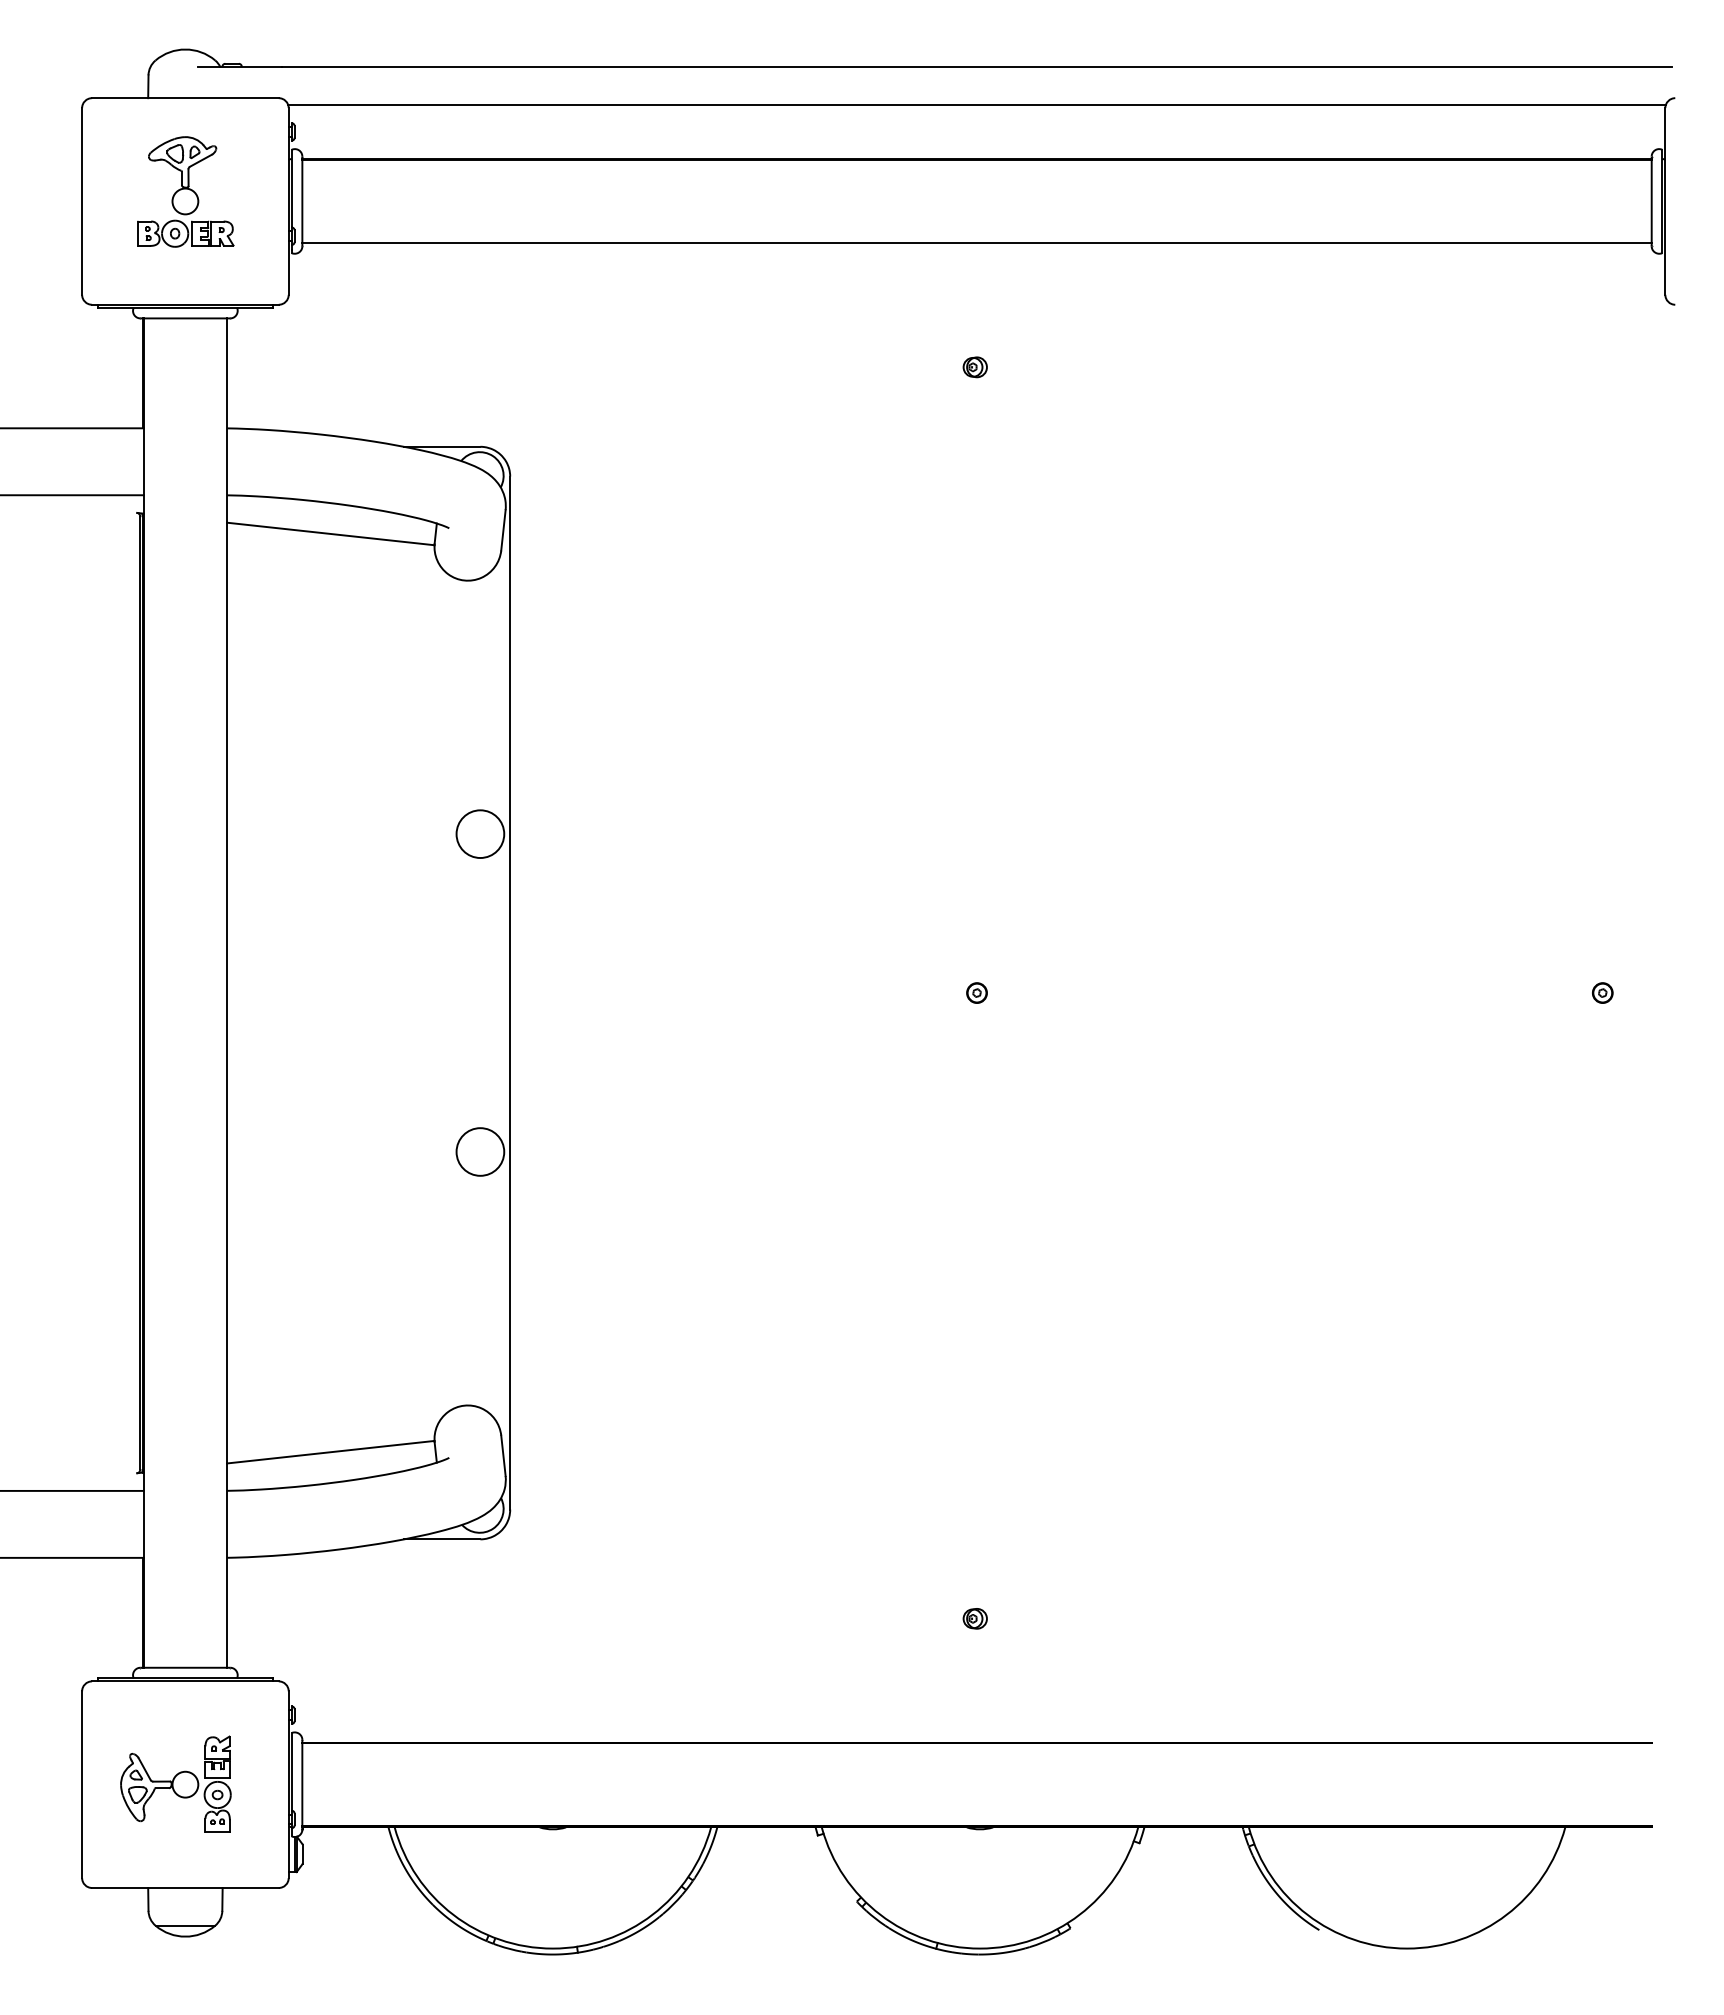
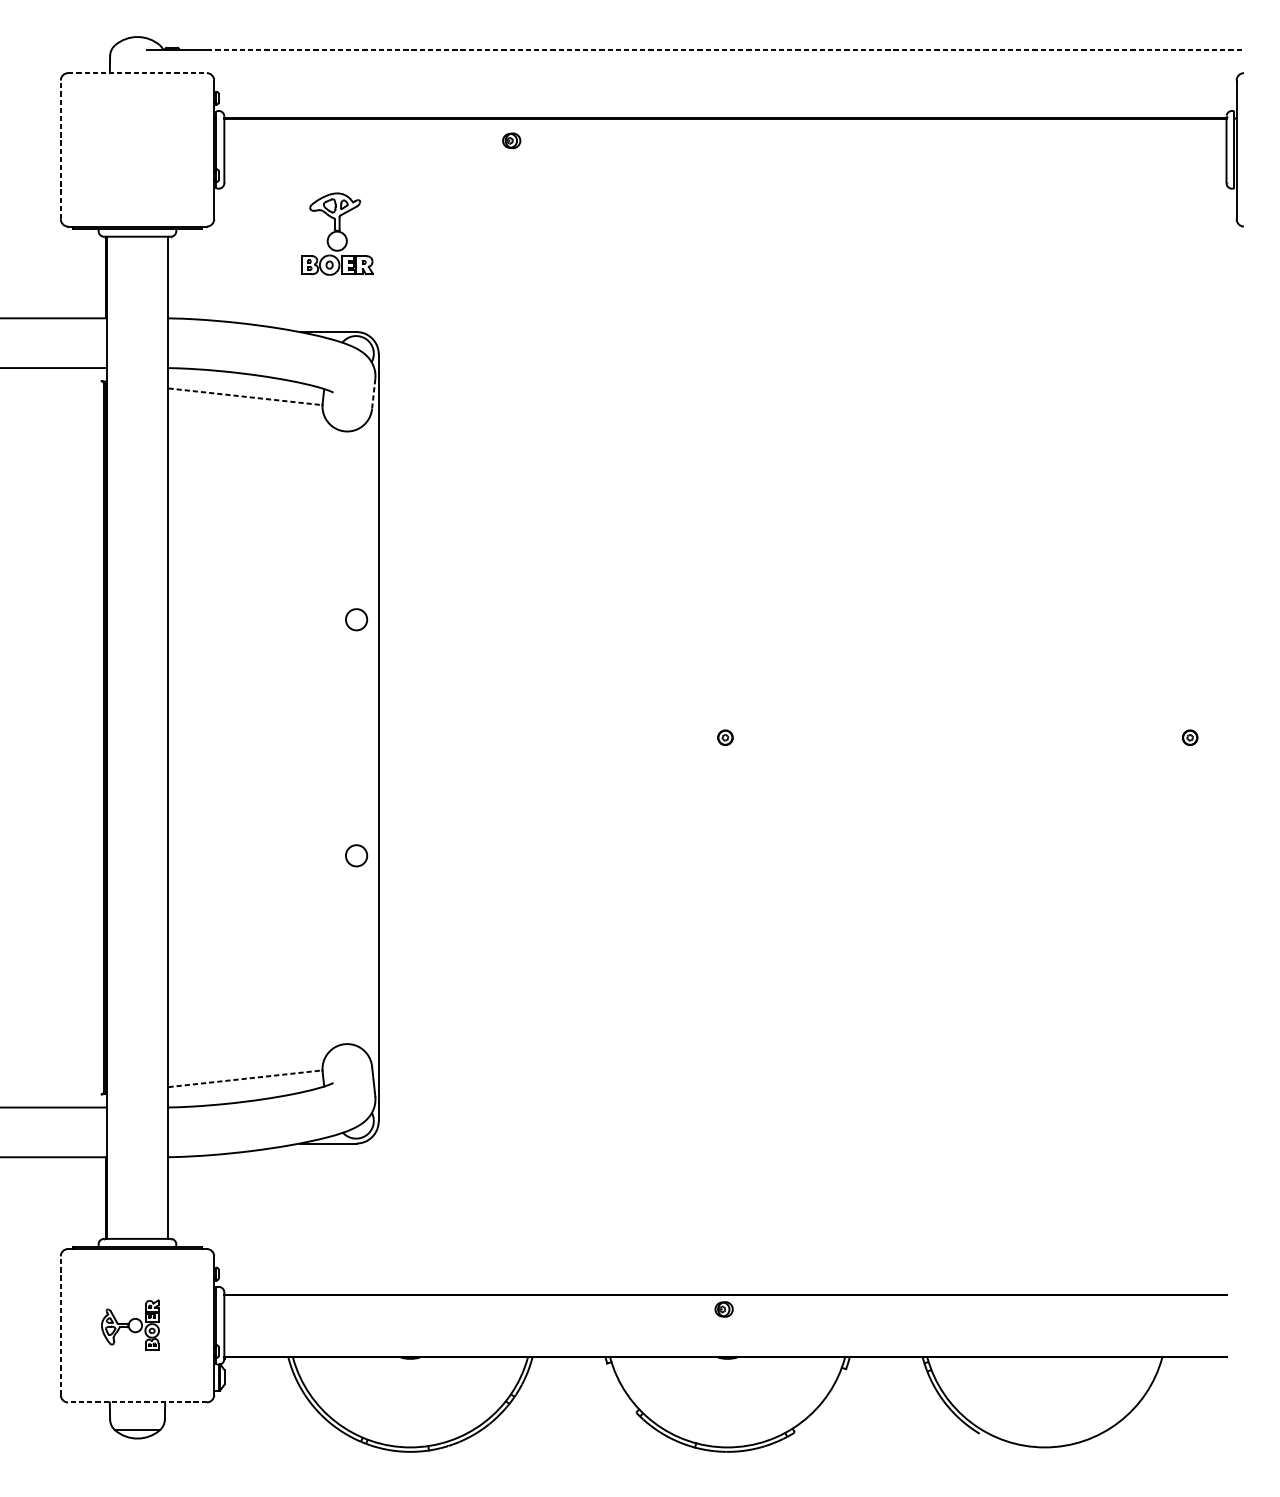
line: (976, 67) -> (725, 50), solid -> dashed
line: (185, 98) -> (137, 73), solid -> dashed
line: (976, 105) -> (725, 78), removed
part: (185, 191) -> (337, 233), moved
line: (82, 200) -> (61, 149), solid -> dashed
line: (976, 243) -> (725, 181), removed
part: (974, 367) -> (511, 140), moved
line: (503, 530) -> (373, 394), solid -> dashed
line: (331, 534) -> (245, 397), solid -> dashed
circle: (480, 834) -> (356, 620), size x0.6
circle: (480, 1151) -> (356, 855), size x0.6
line: (331, 1452) -> (245, 1079), solid -> dashed
part: (974, 1618) -> (723, 1309), moved
part: (175, 1783) -> (130, 1324), size x0.7
line: (82, 1784) -> (61, 1325), solid -> dashed
line: (184, 1887) -> (136, 1402), solid -> dashed

